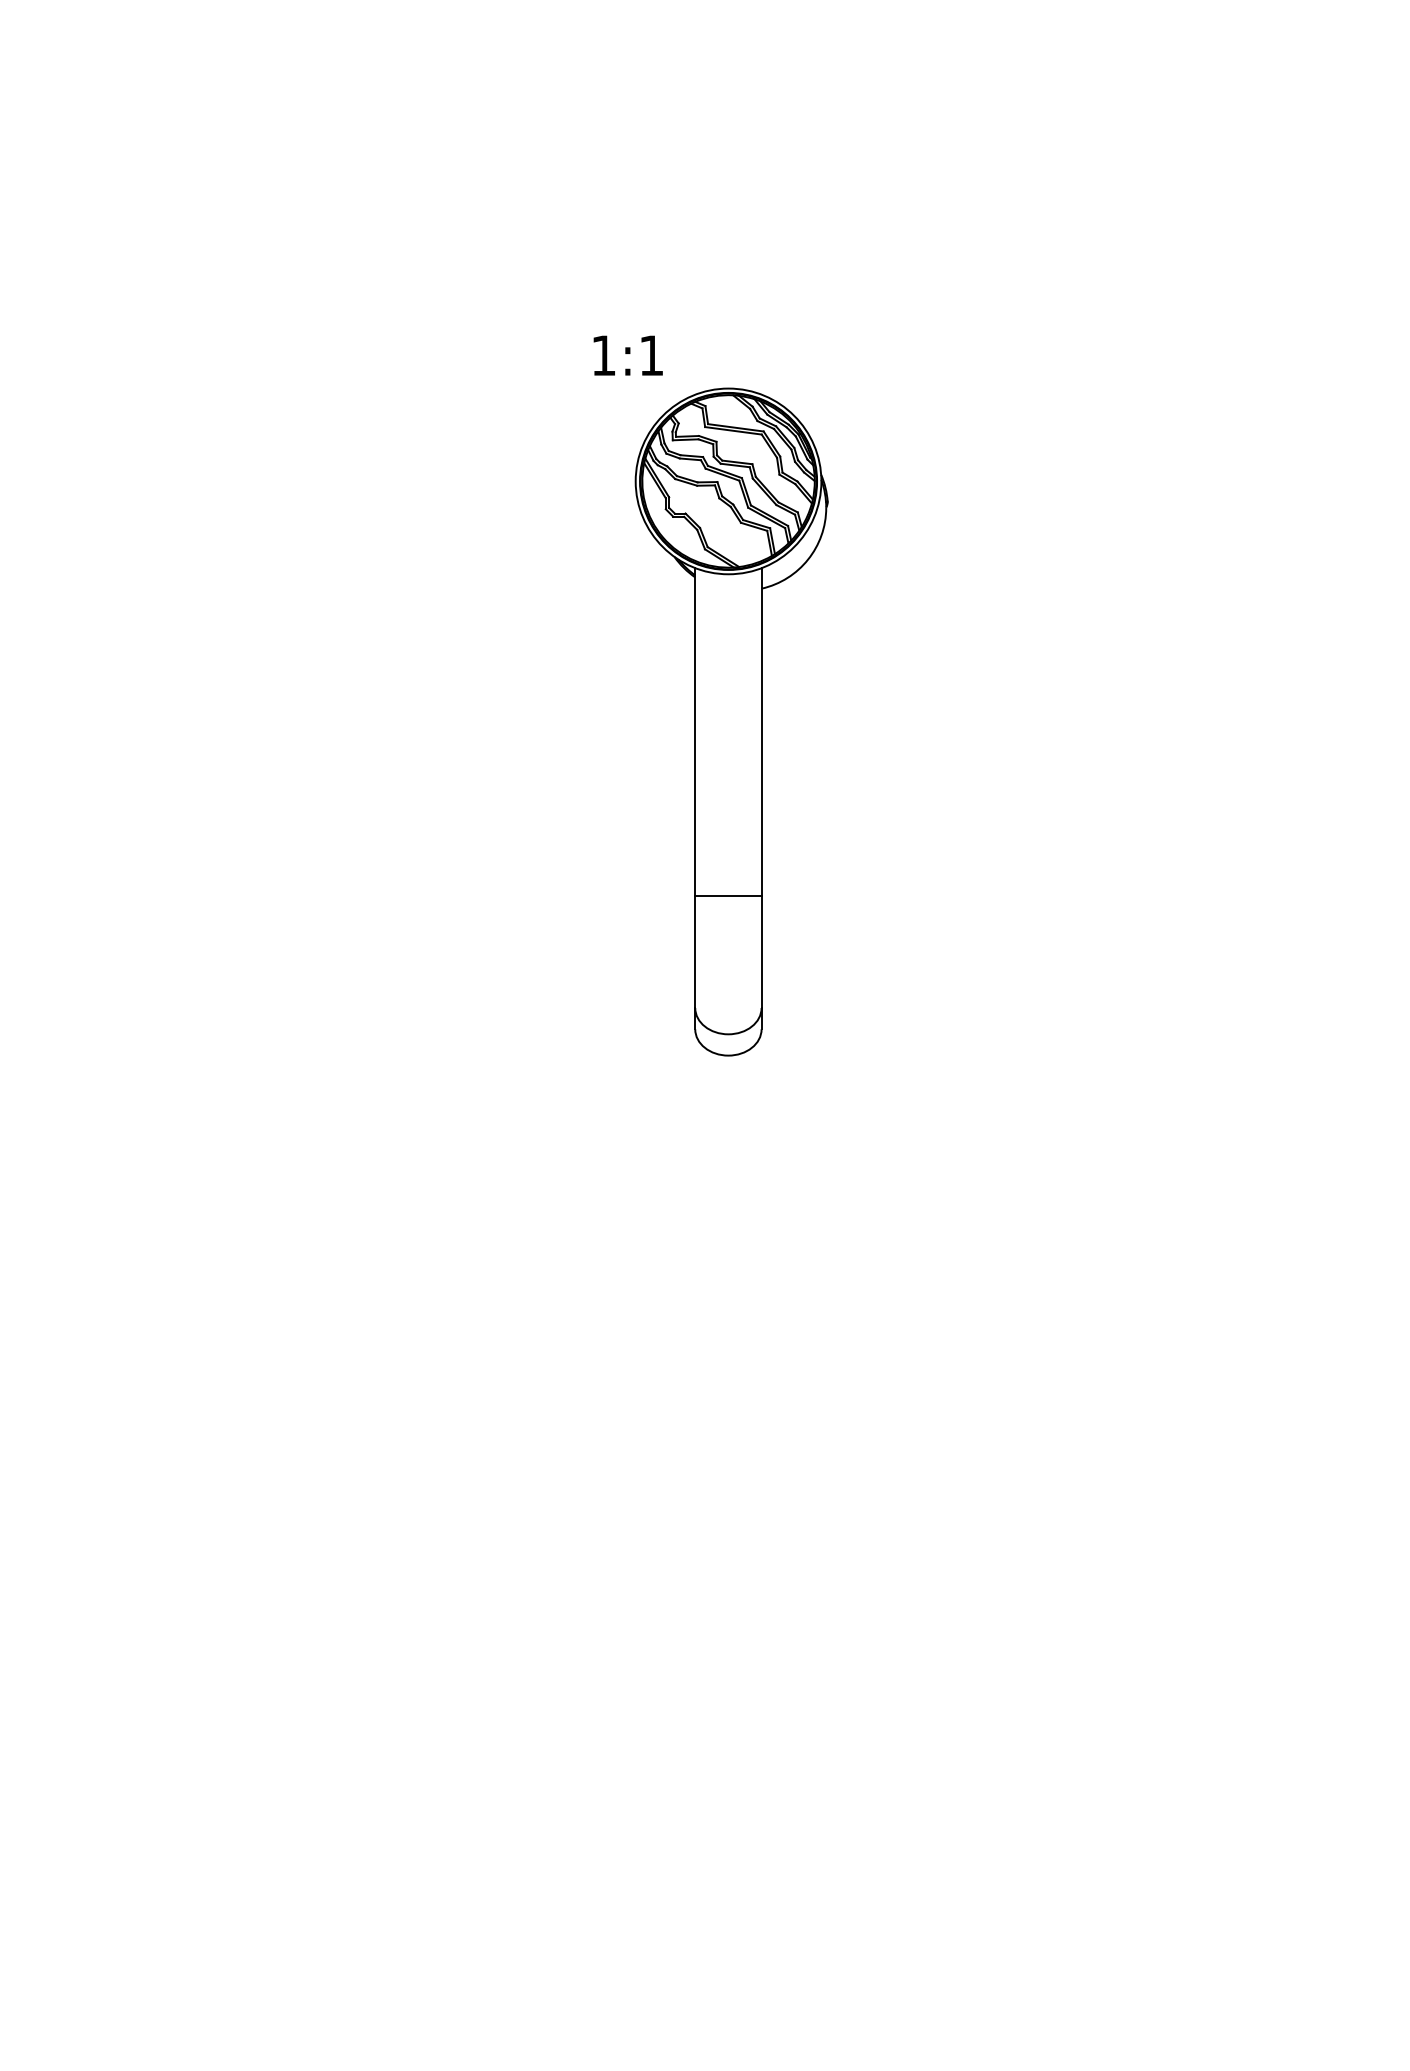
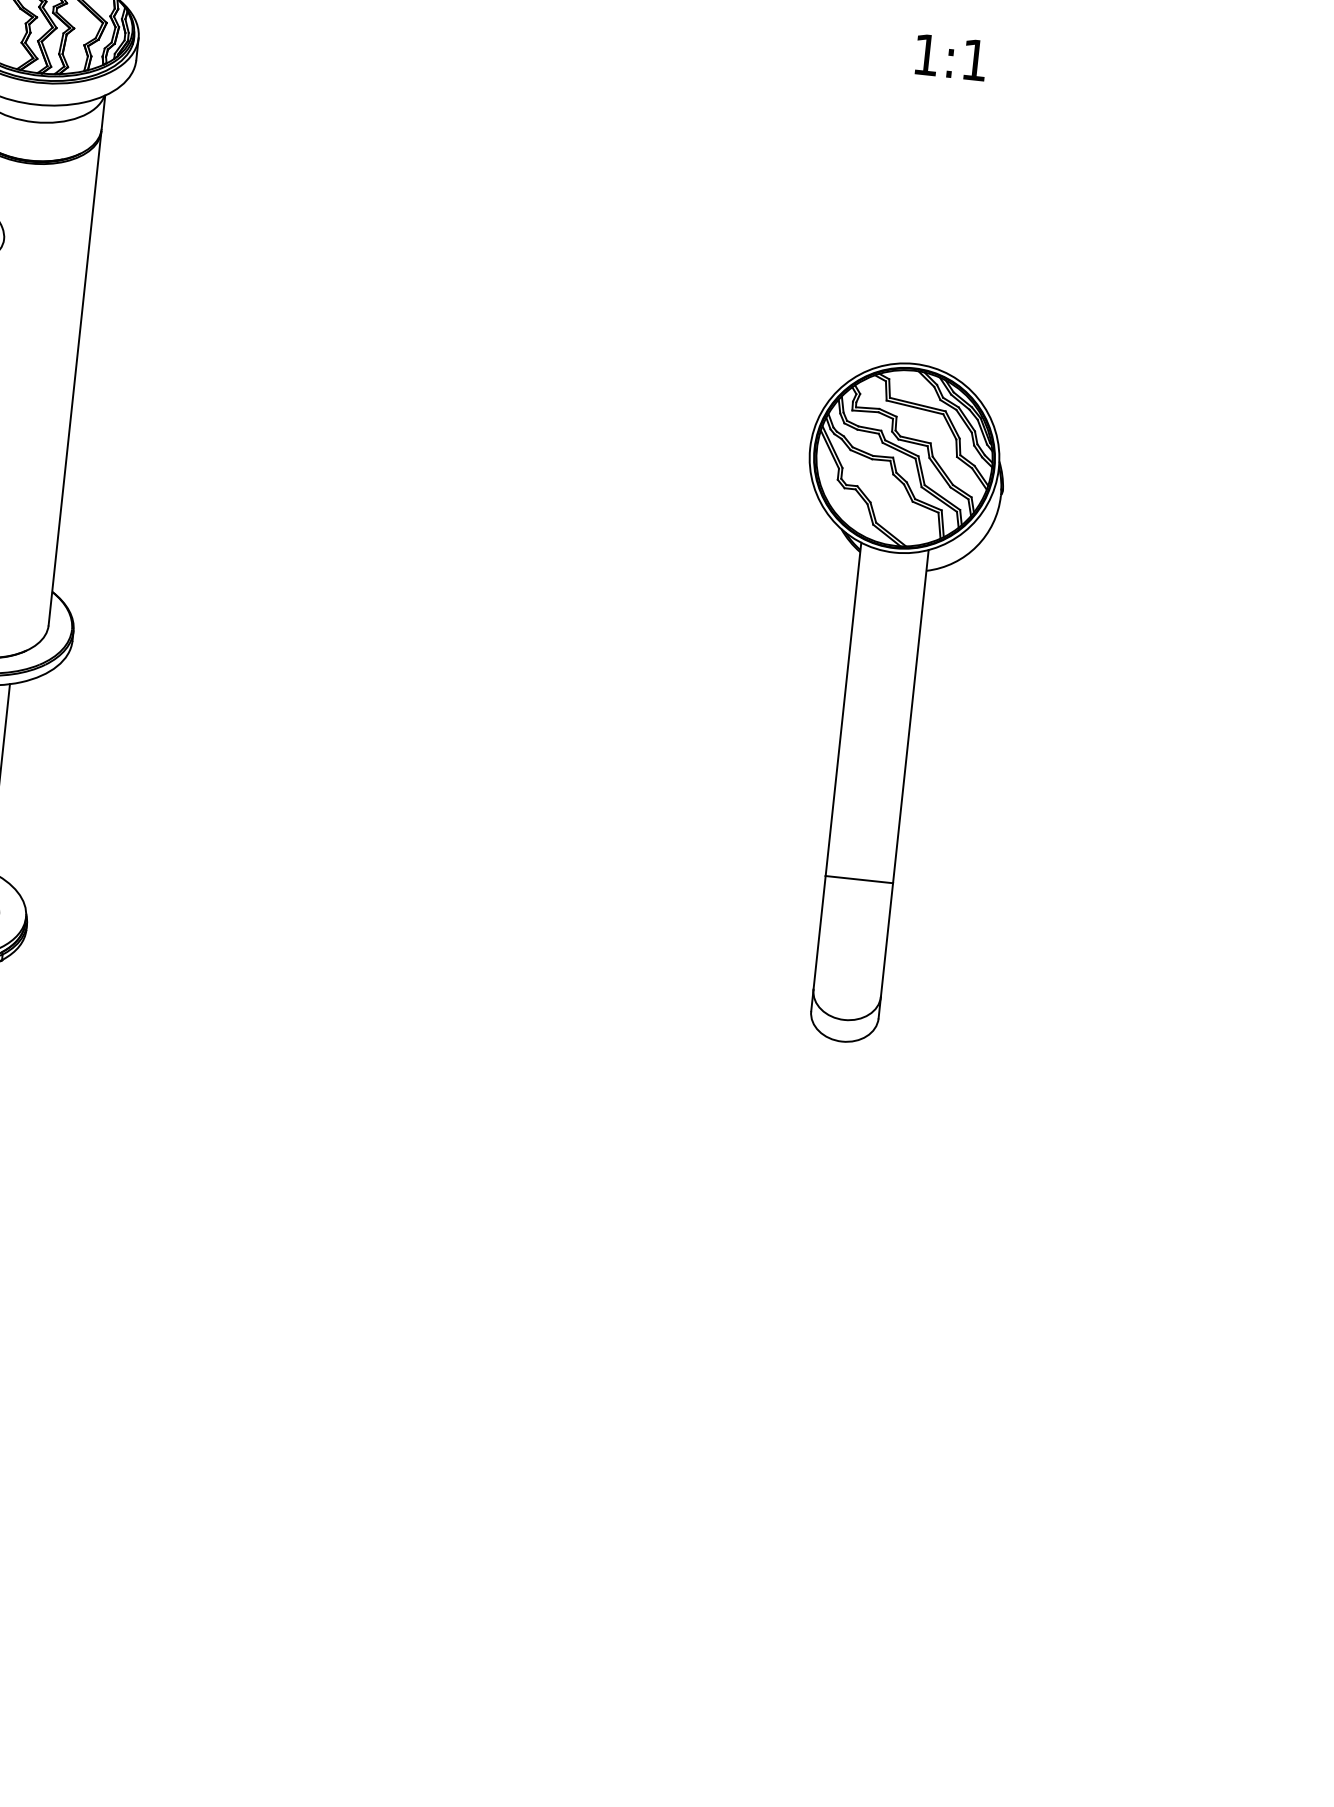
text: (627, 355) -> (950, 57), moved

